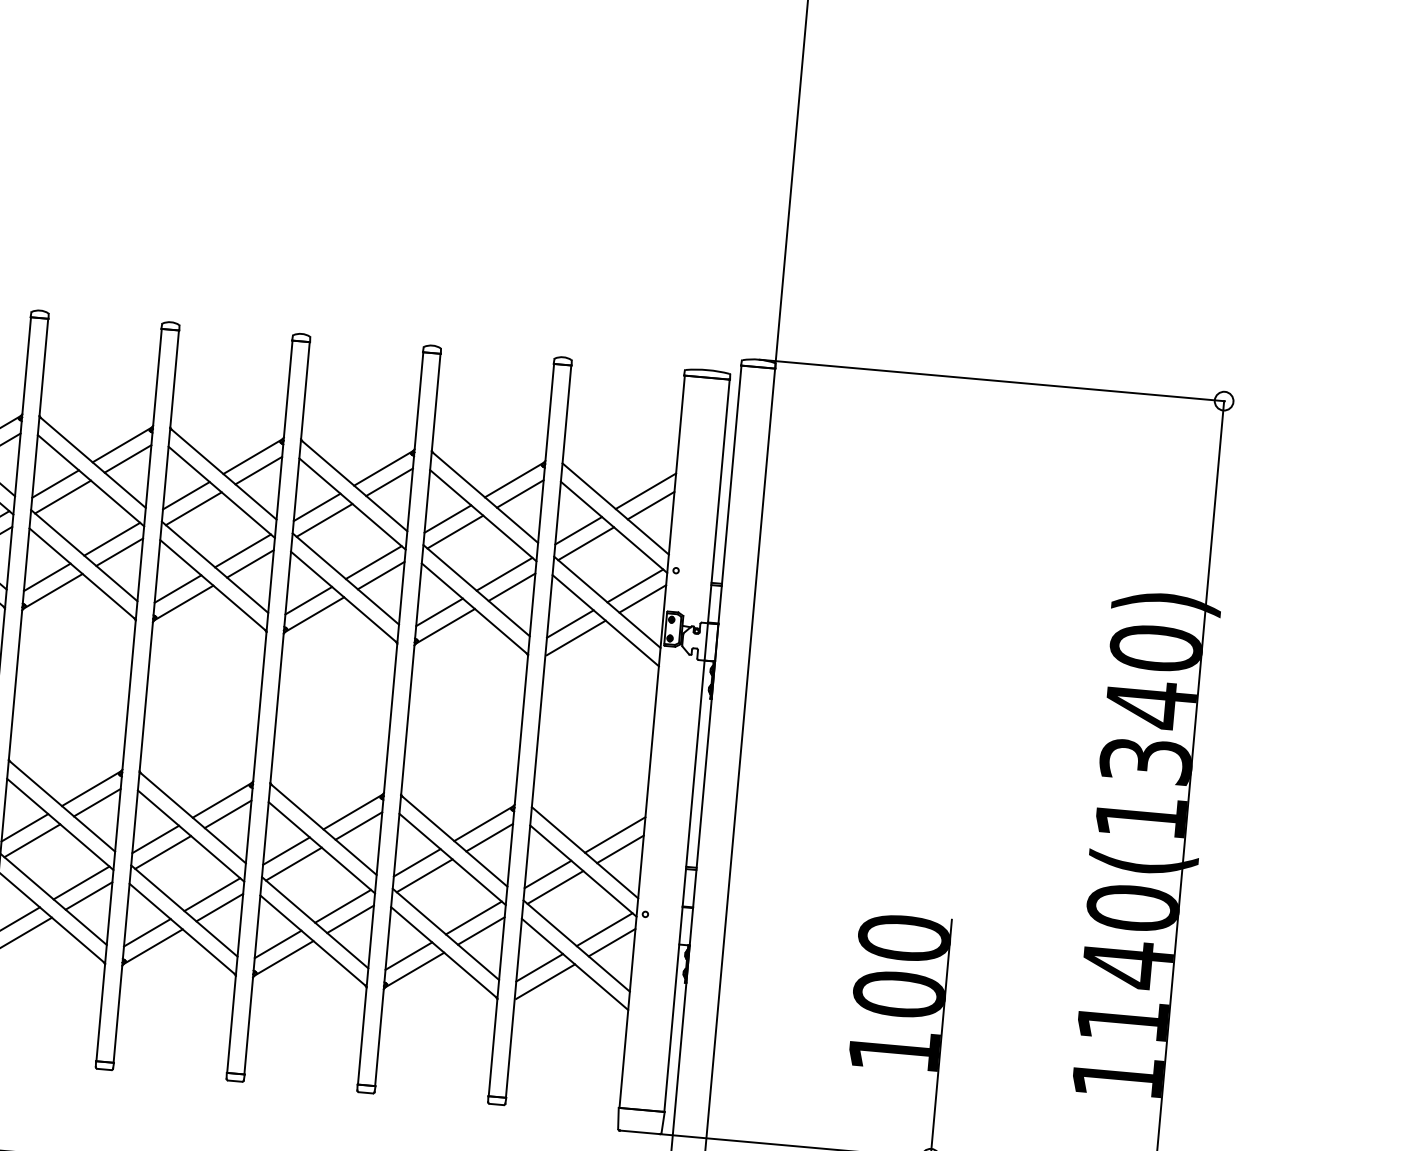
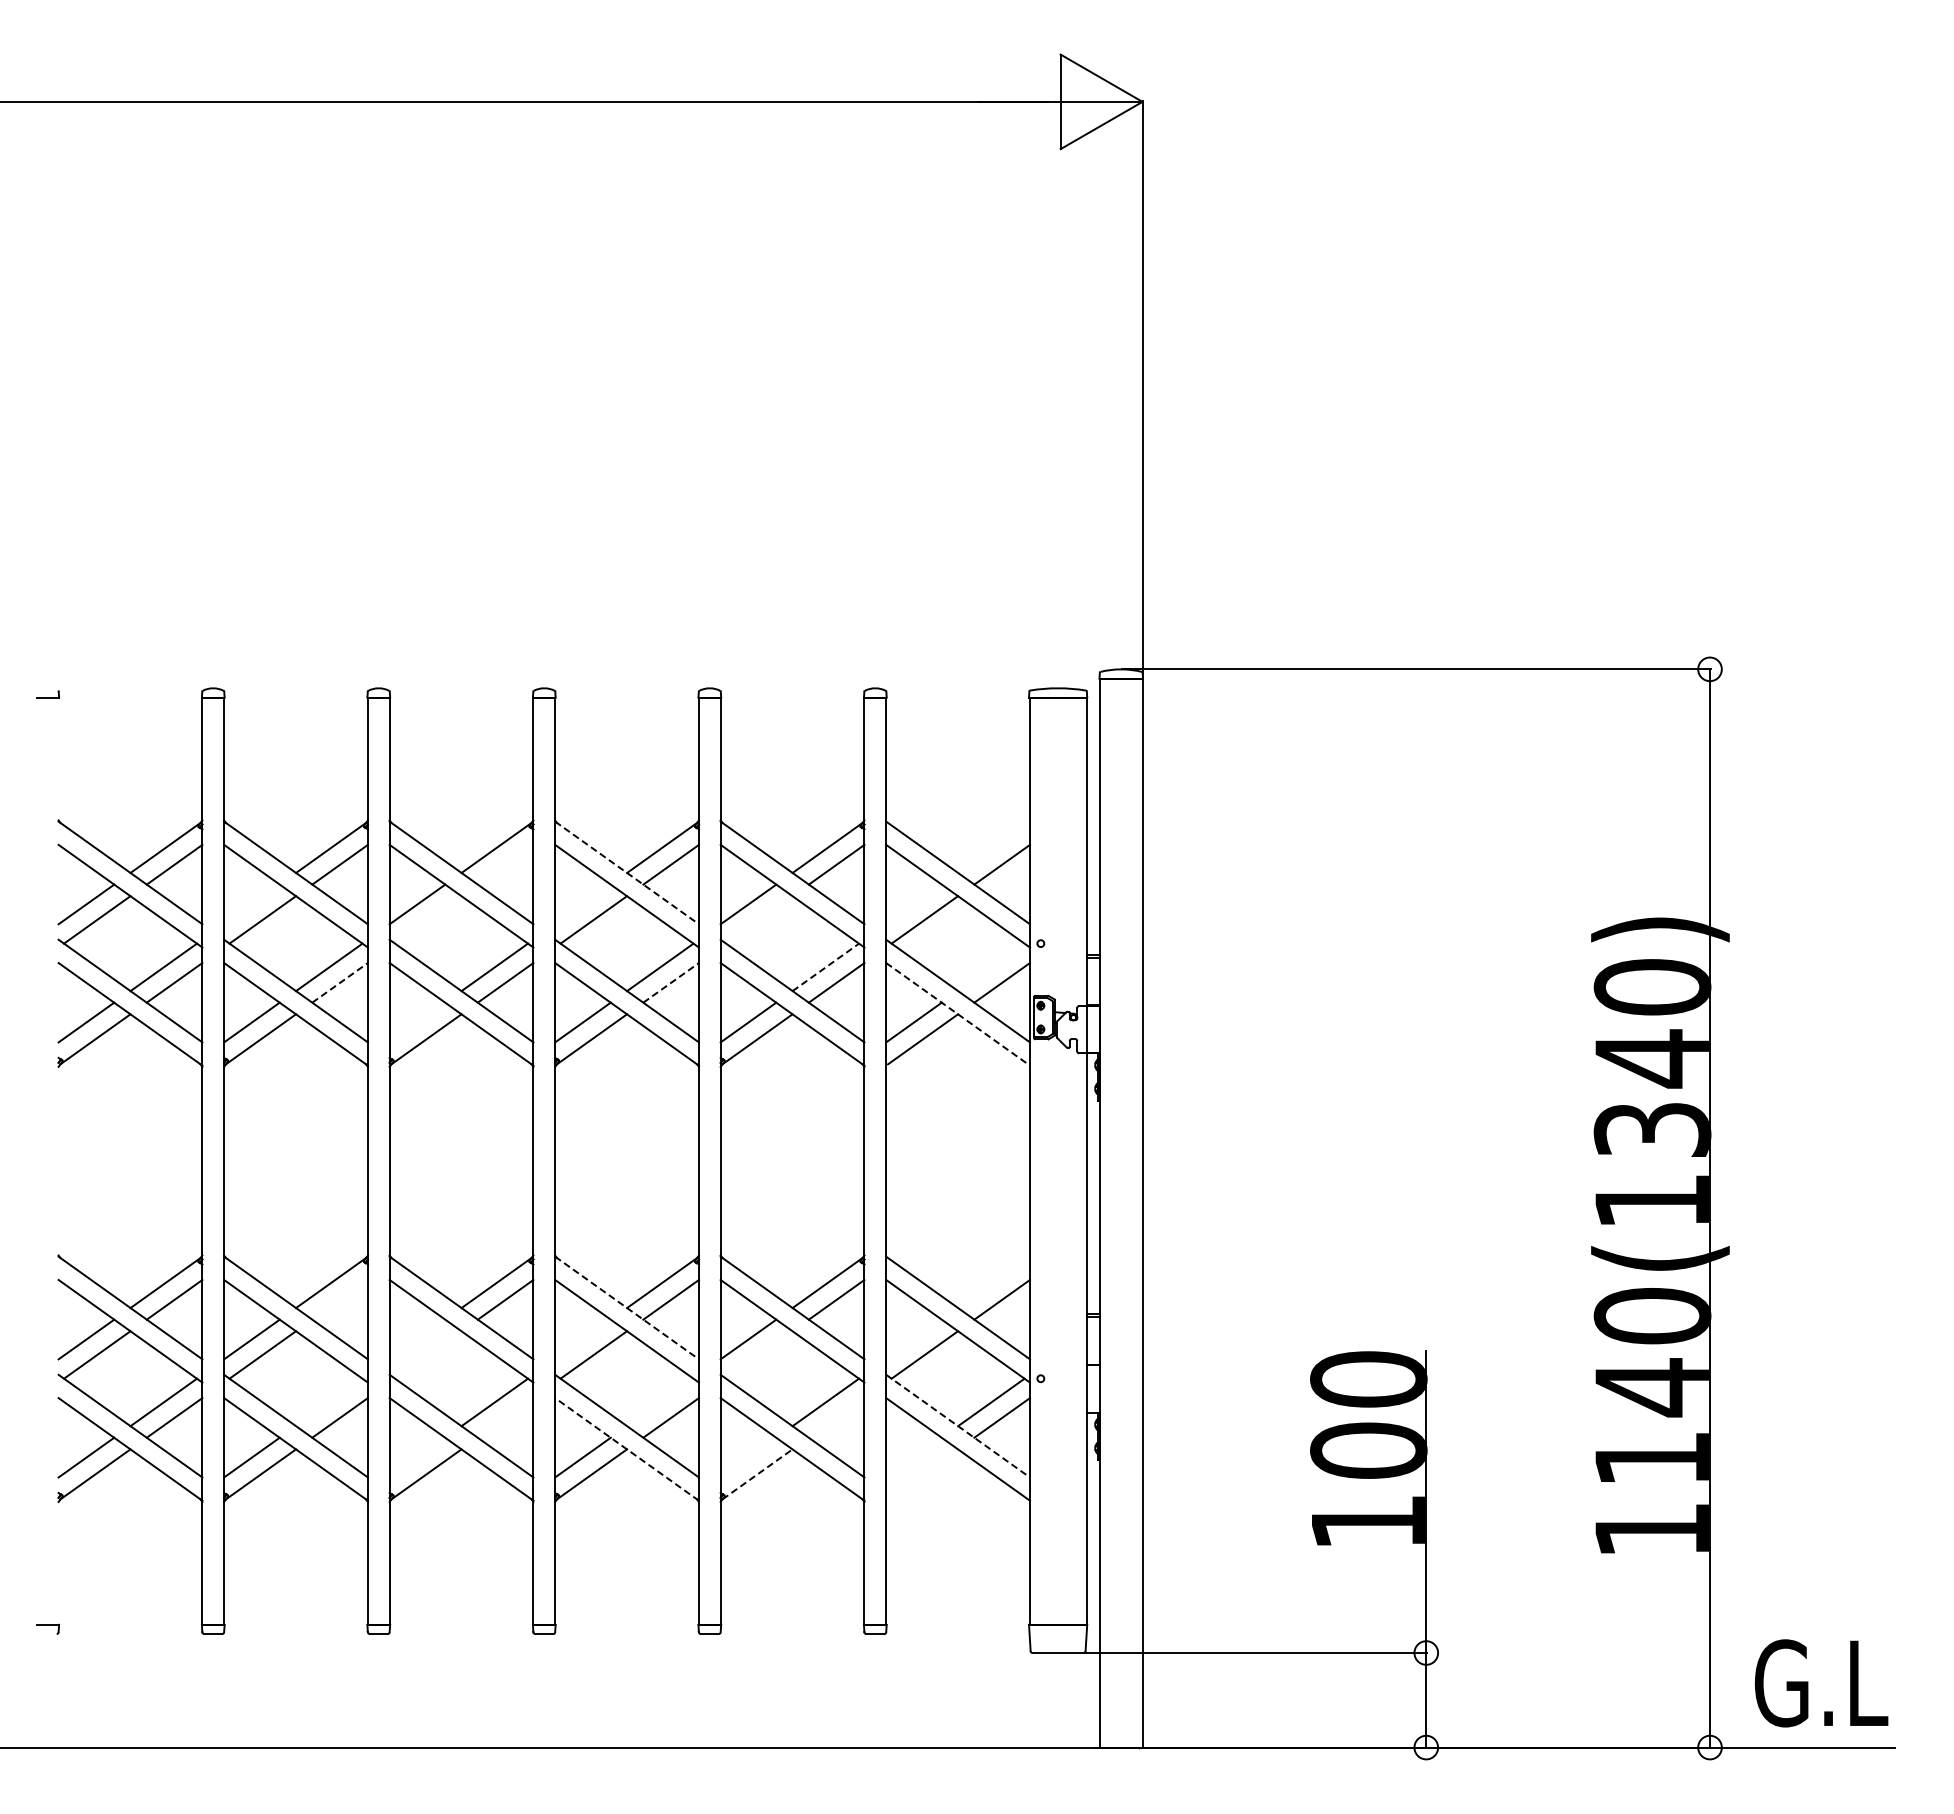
line: (258, 470) -> (505, 864), removed
line: (55, 484) -> (251, 904), removed
line: (354, 486) -> (627, 873), solid -> dashed
line: (645, 490) -> (993, 846), removed
line: (316, 507) -> (582, 904), removed
line: (194, 508) -> (428, 919), removed
line: (578, 530) -> (913, 904), removed
line: (455, 531) -> (759, 919), removed
line: (120, 551) -> (340, 982), solid -> dashed
line: (504, 574) -> (825, 967), solid -> dashed
line: (381, 575) -> (671, 982), solid -> dashed
line: (635, 586) -> (991, 967), removed
line: (178, 589) -> (417, 1022), removed
line: (606, 620) -> (958, 1014), solid -> dashed
line: (96, 802) -> (339, 1299), removed
line: (323, 829) -> (627, 1308), solid -> dashed
line: (614, 835) -> (993, 1282), removed
line: (155, 839) -> (417, 1339), removed
line: (286, 851) -> (582, 1339), removed
line: (163, 852) -> (428, 1354), removed
line: (547, 874) -> (913, 1339), removed
line: (424, 875) -> (759, 1354), removed
line: (81, 883) -> (329, 1402), removed
line: (343, 906) -> (660, 1402), removed
line: (219, 907) -> (505, 1417), removed
line: (481, 930) -> (836, 1417), removed
line: (147, 932) -> (417, 1457), removed
line: (313, 941) -> (626, 1449), solid -> dashed
line: (577, 946) -> (958, 1426), solid -> dashed
line: (408, 956) -> (748, 1457), removed
line: (539, 967) -> (913, 1457), removed
line: (414, 970) -> (757, 1474), solid -> dashed
line: (545, 981) -> (923, 1474), removed

